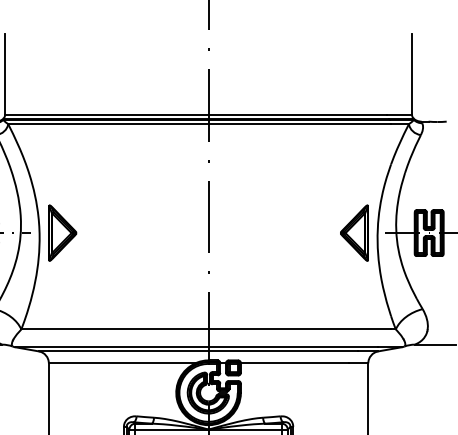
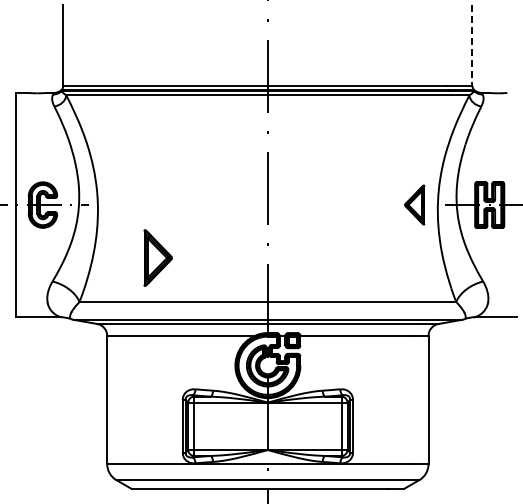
line: (412, 74) -> (472, 45), solid -> dashed
part: (62, 232) -> (157, 257), moved
part: (354, 232) -> (414, 204), size x0.7

